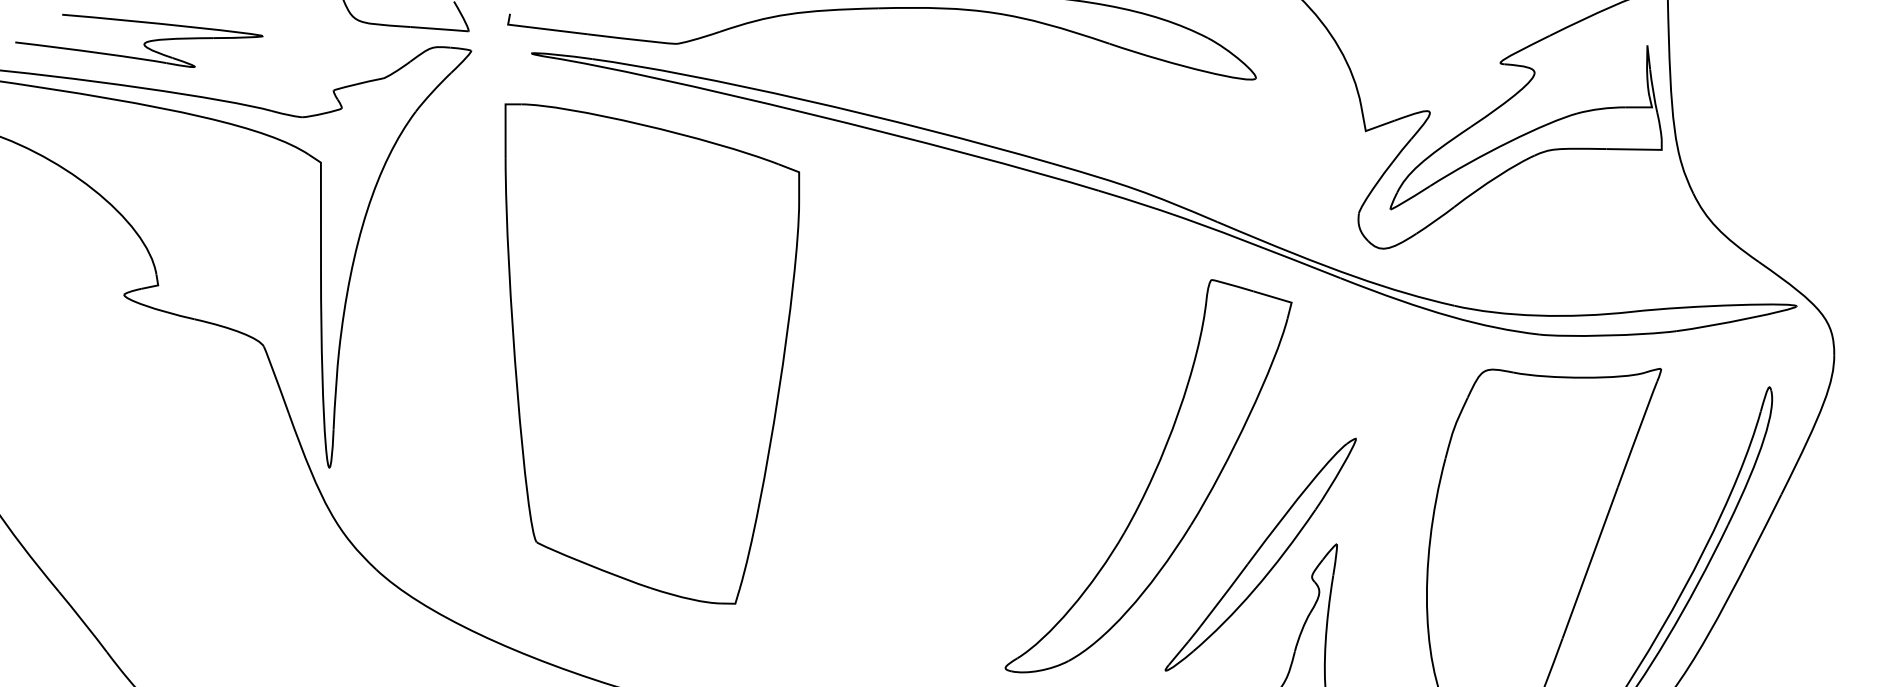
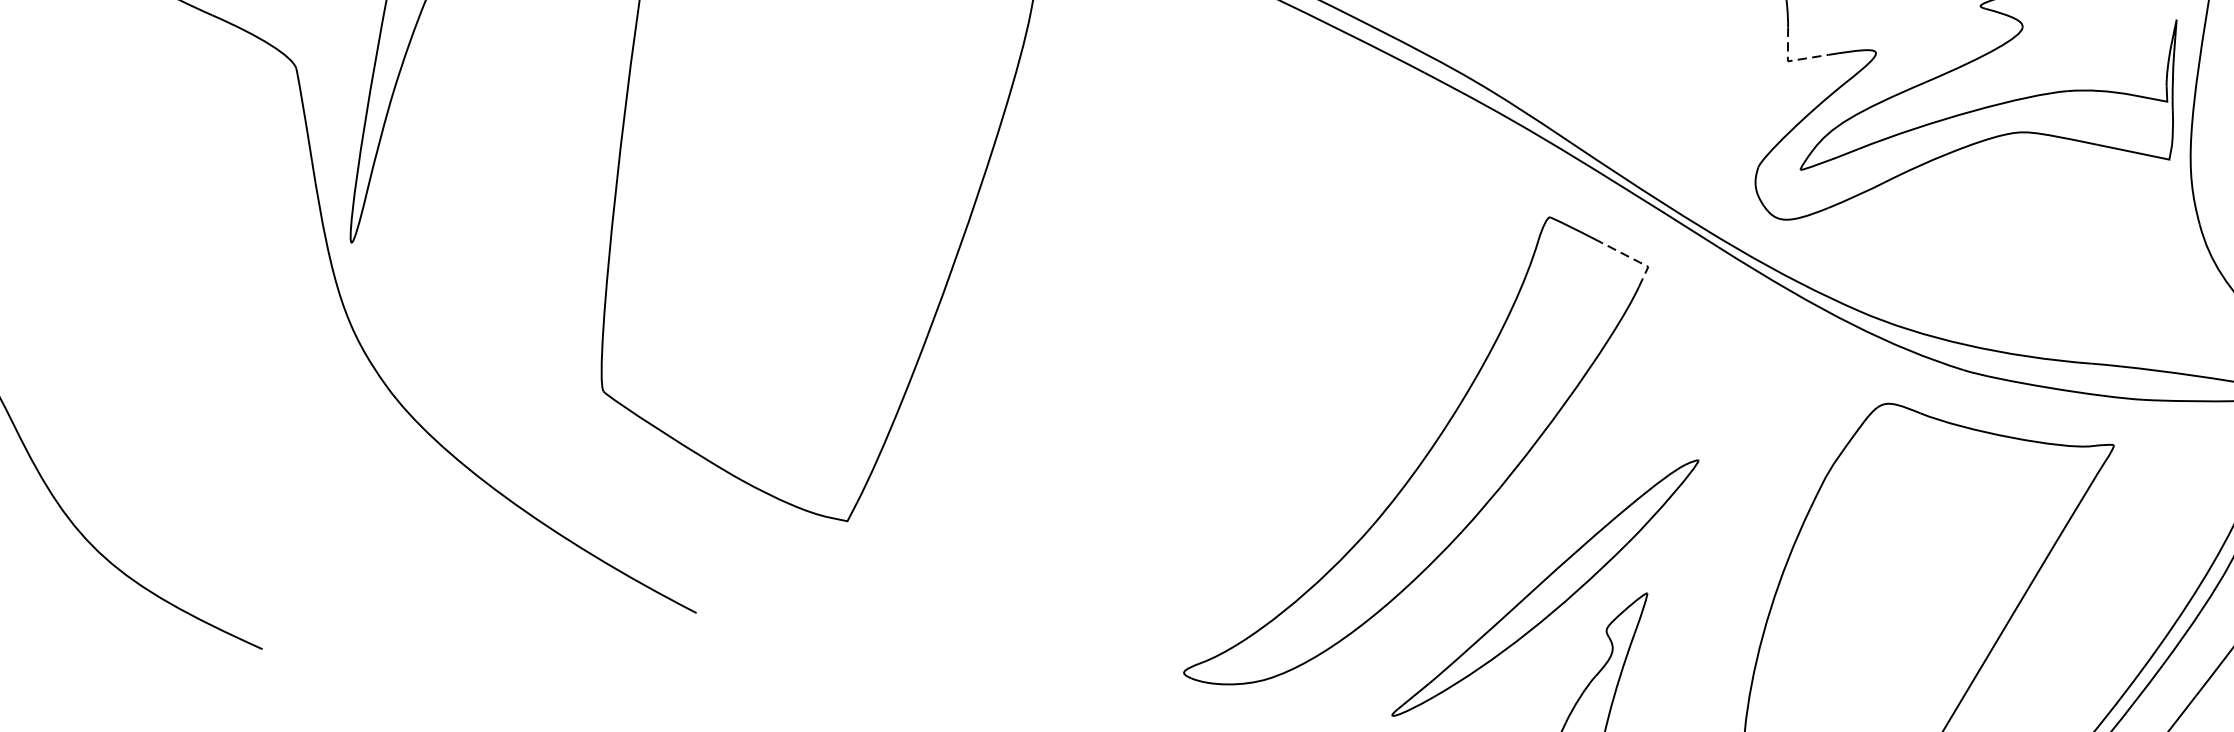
line: (1367, 130) -> (1790, 61), solid -> dashed
line: (1281, 299) -> (1635, 260), solid -> dashed

